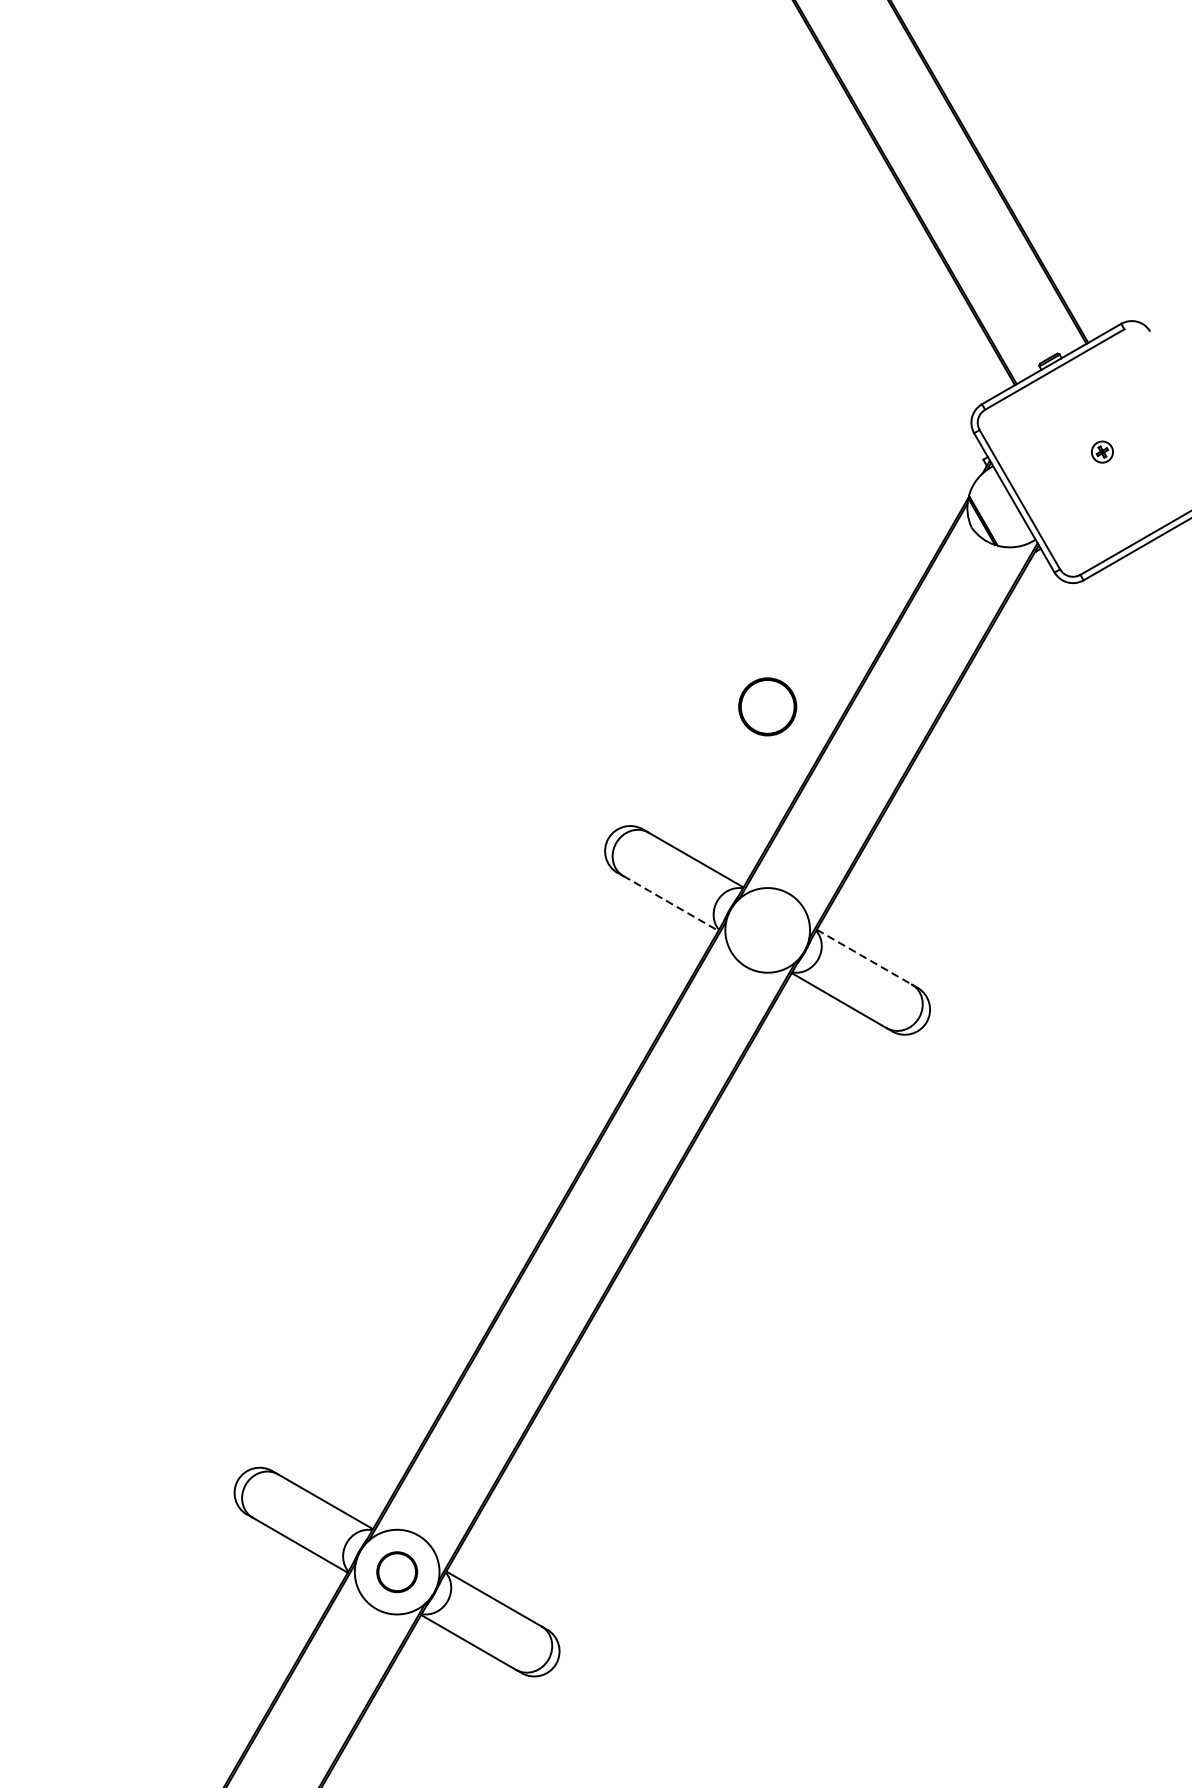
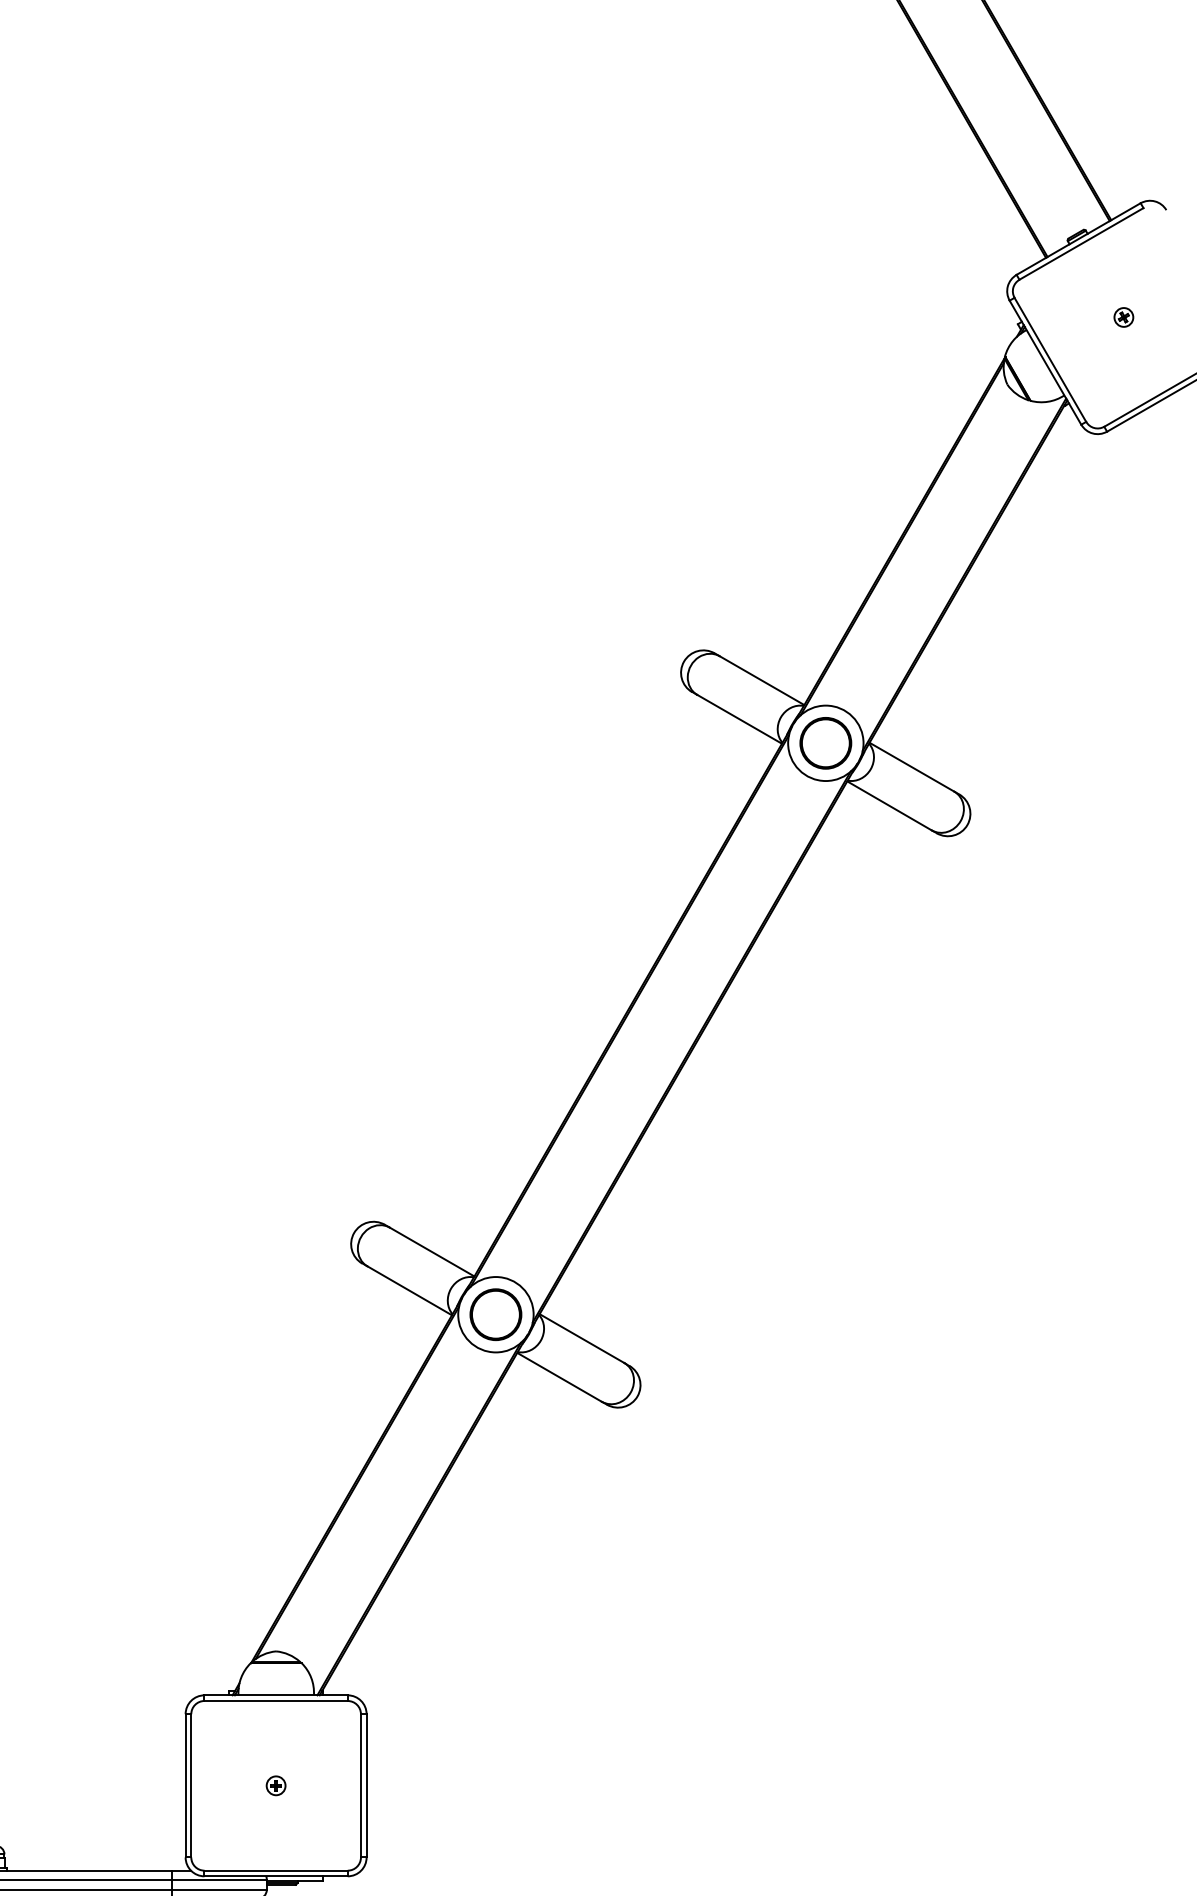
part: (767, 707) -> (825, 743), moved
line: (670, 903) -> (739, 719), dashed -> solid
line: (863, 957) -> (911, 767), dashed -> solid
part: (396, 1571) -> (495, 1314), size x1.43

